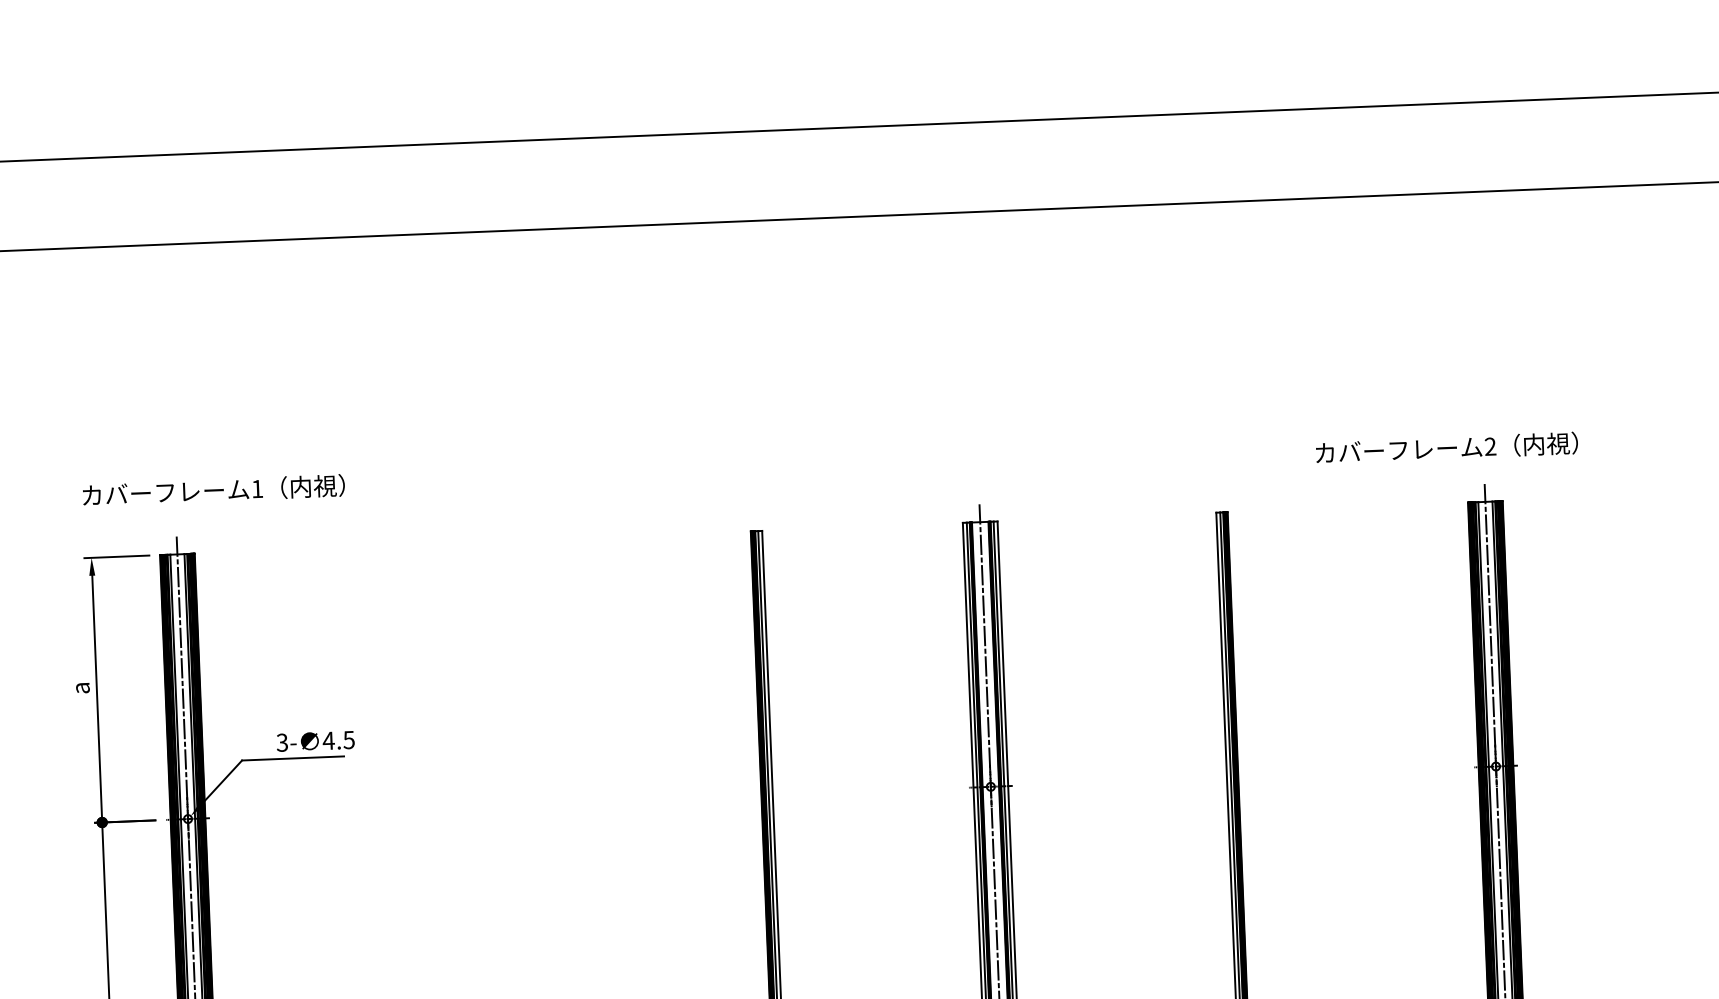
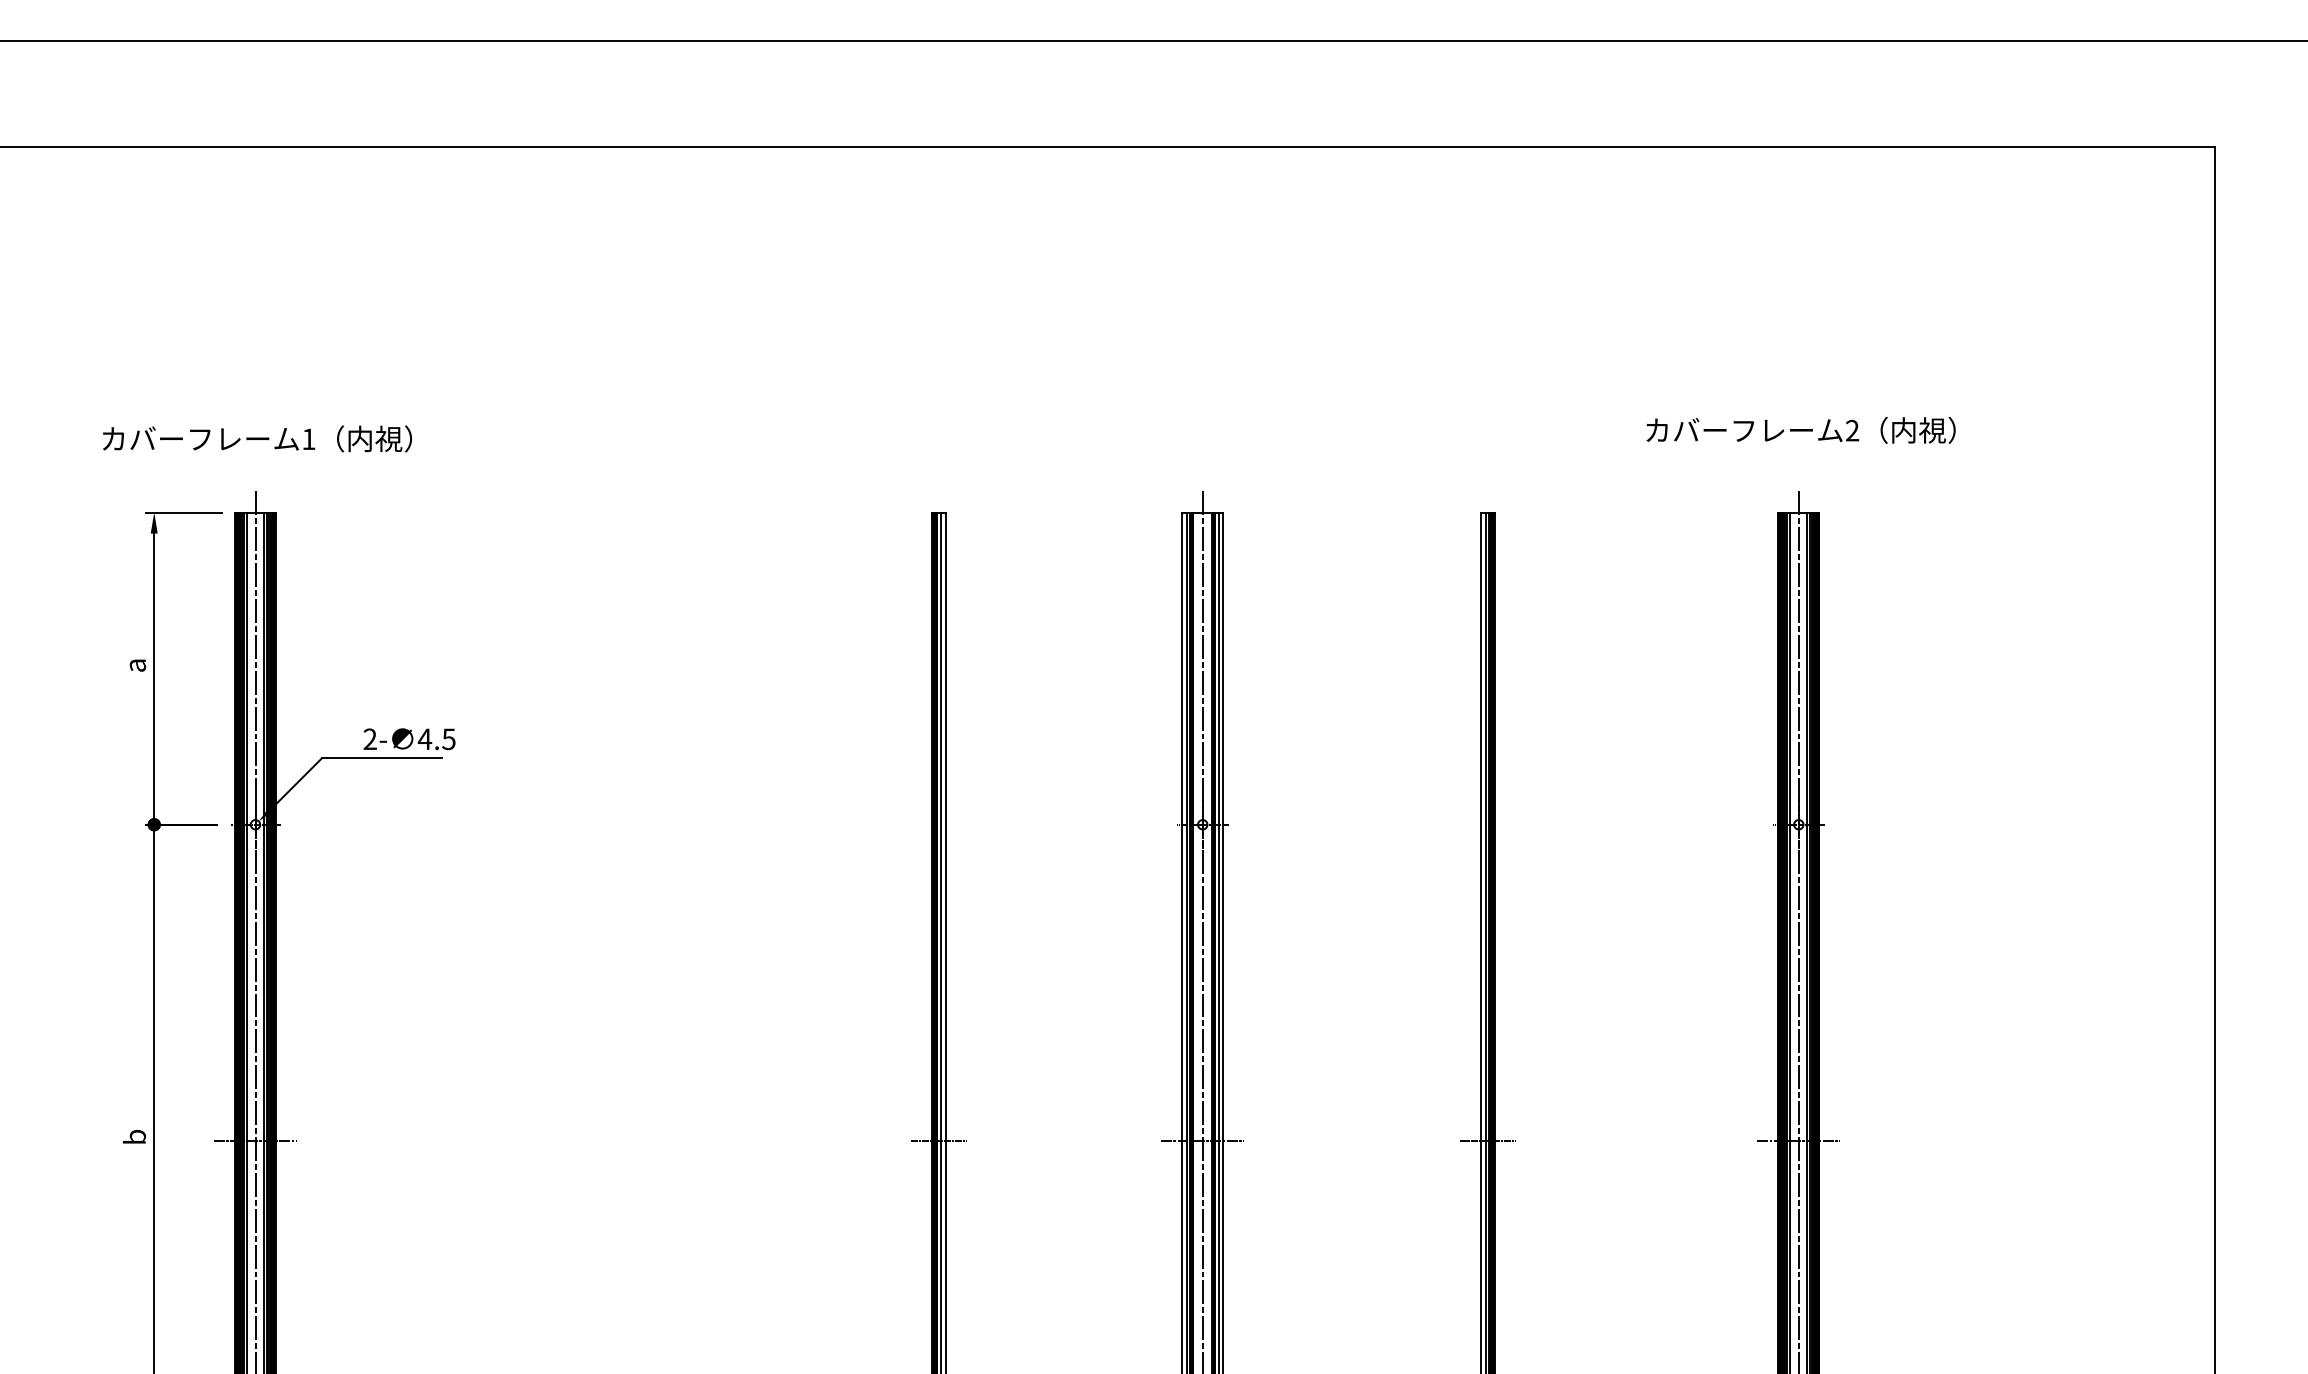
text: (1446, 447) -> (1800, 429), moved
text: (213, 490) -> (257, 438), moved
text: (281, 742) -> (369, 739), 3- -> 2-

